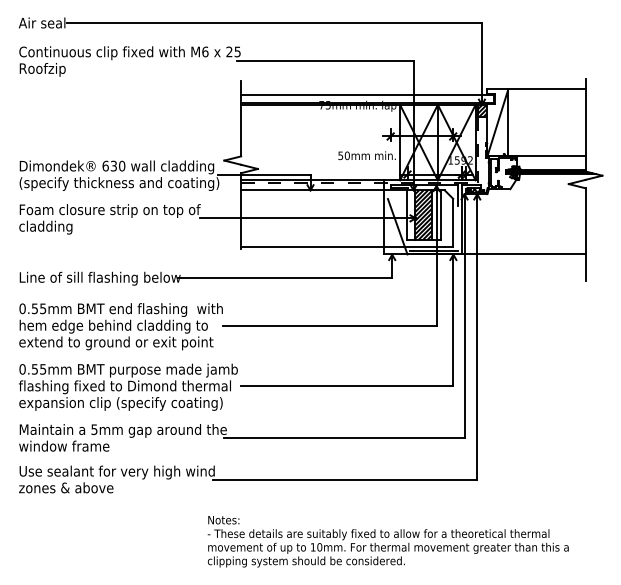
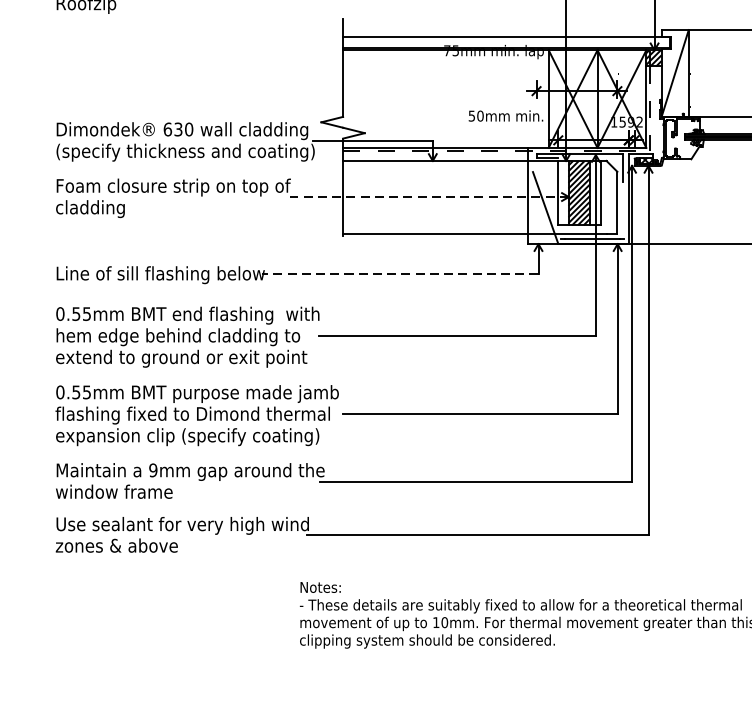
line: (308, 218) -> (430, 197), solid -> dashed
line: (285, 277) -> (400, 273), solid -> dashed
text: (94, 429) -> (153, 470), 5mm -> 9mm

